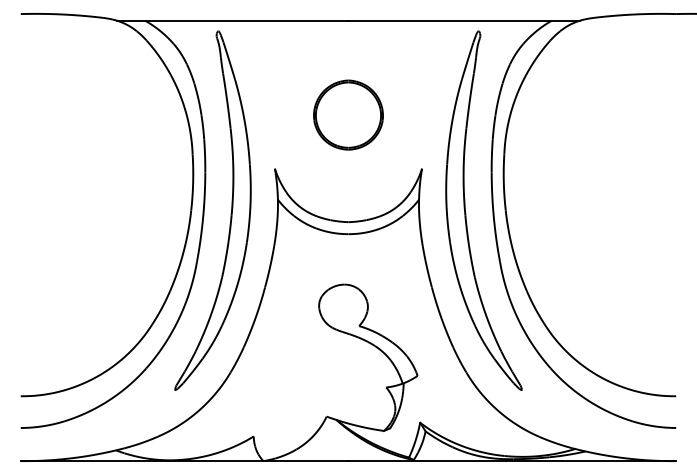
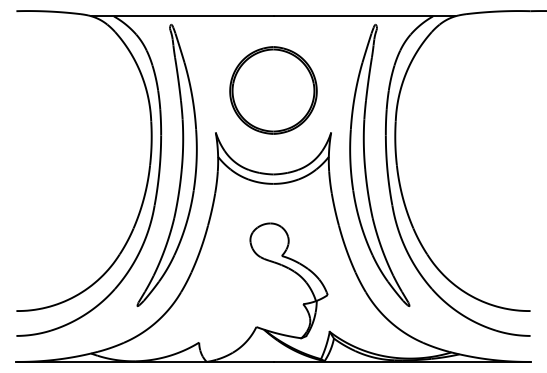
part: (348, 115) -> (273, 90), size x1.6

